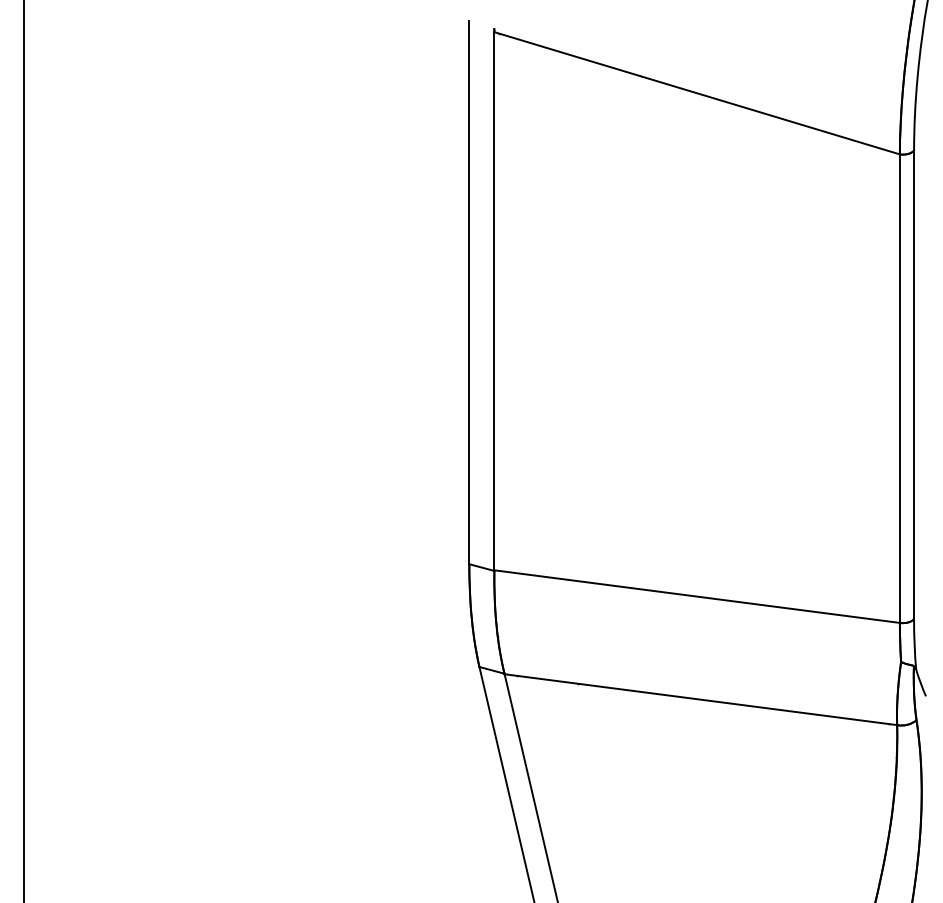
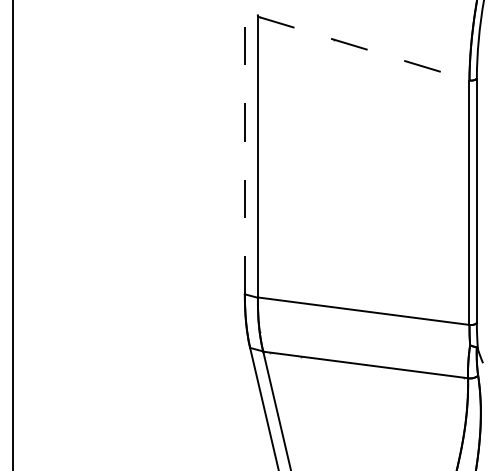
line: (698, 93) -> (364, 48), solid -> dashed
line: (468, 292) -> (244, 152), solid -> dashed

